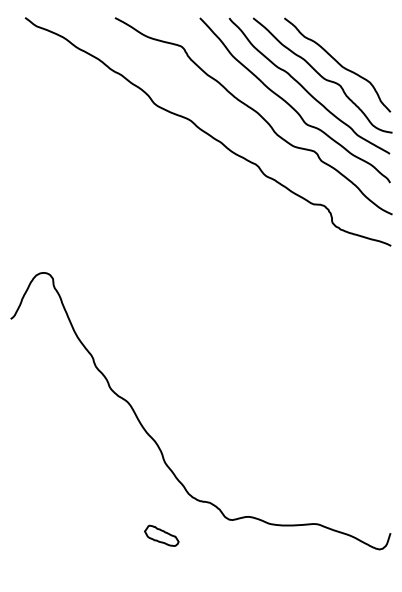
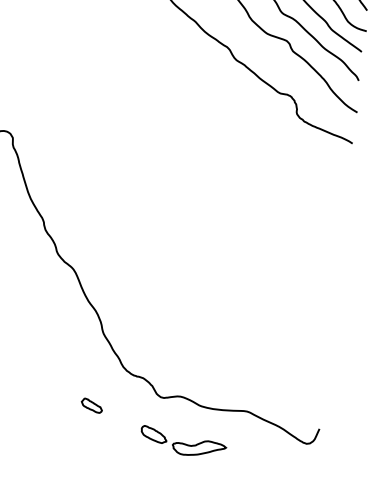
part: (161, 535) -> (91, 405), size x0.62
part: (257, 562) -> (183, 442), added

